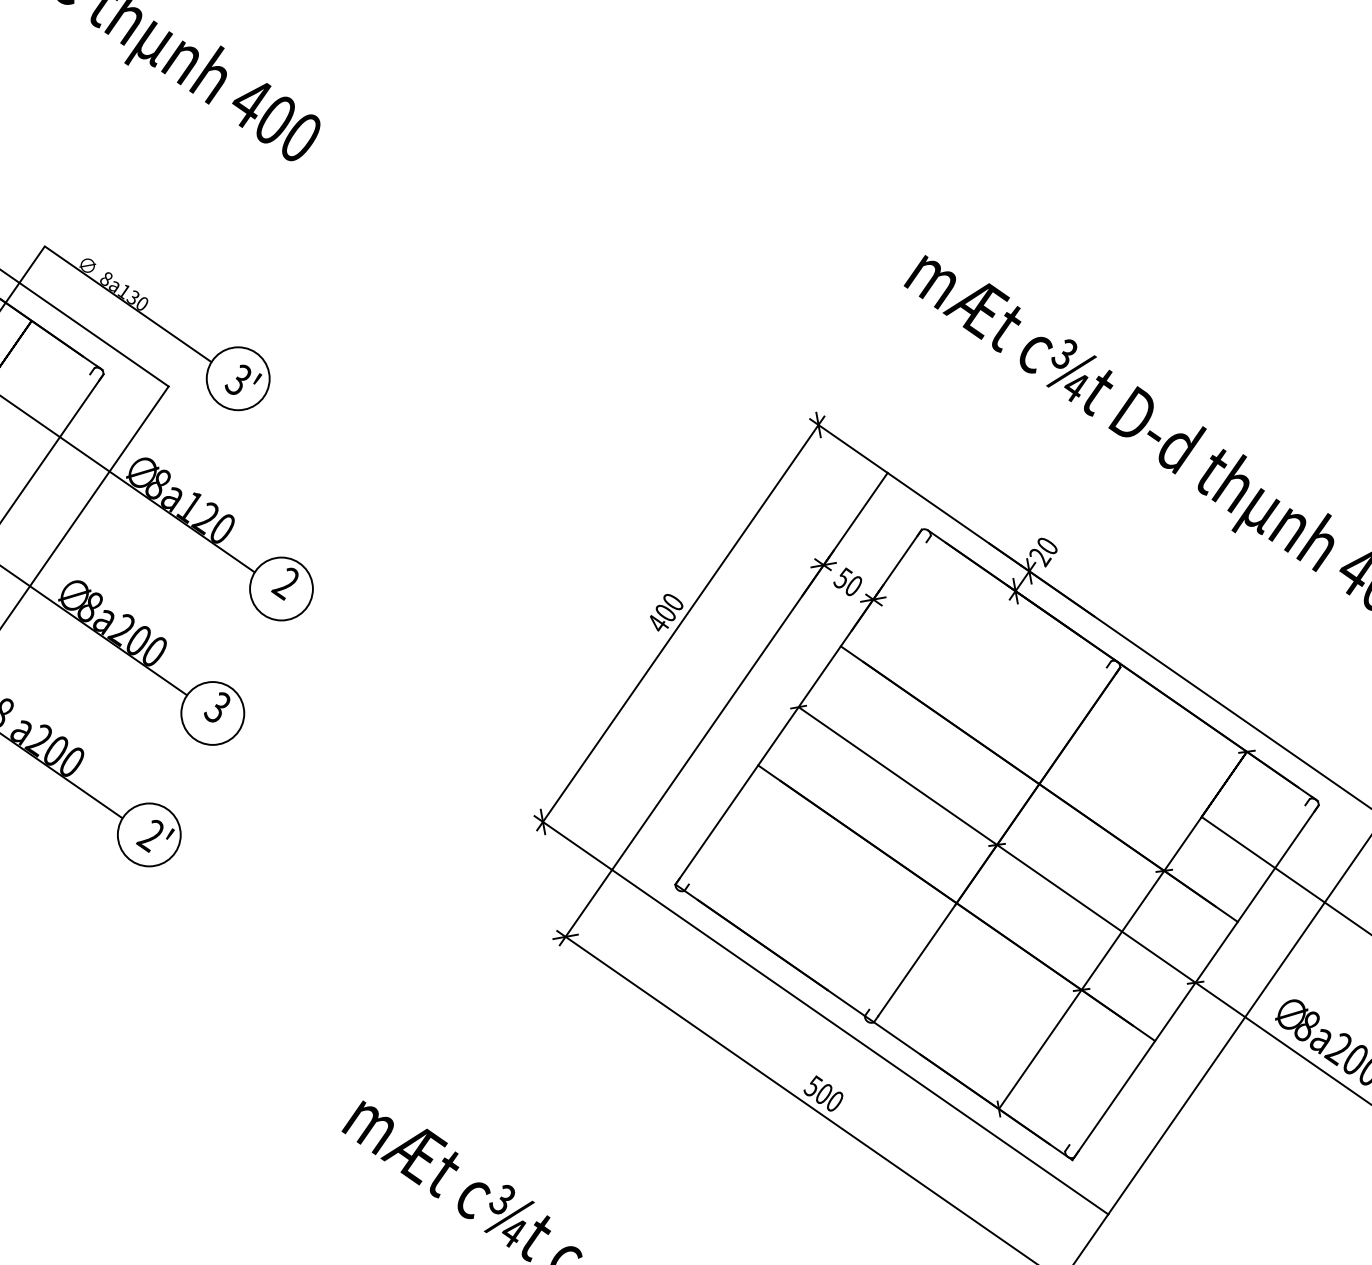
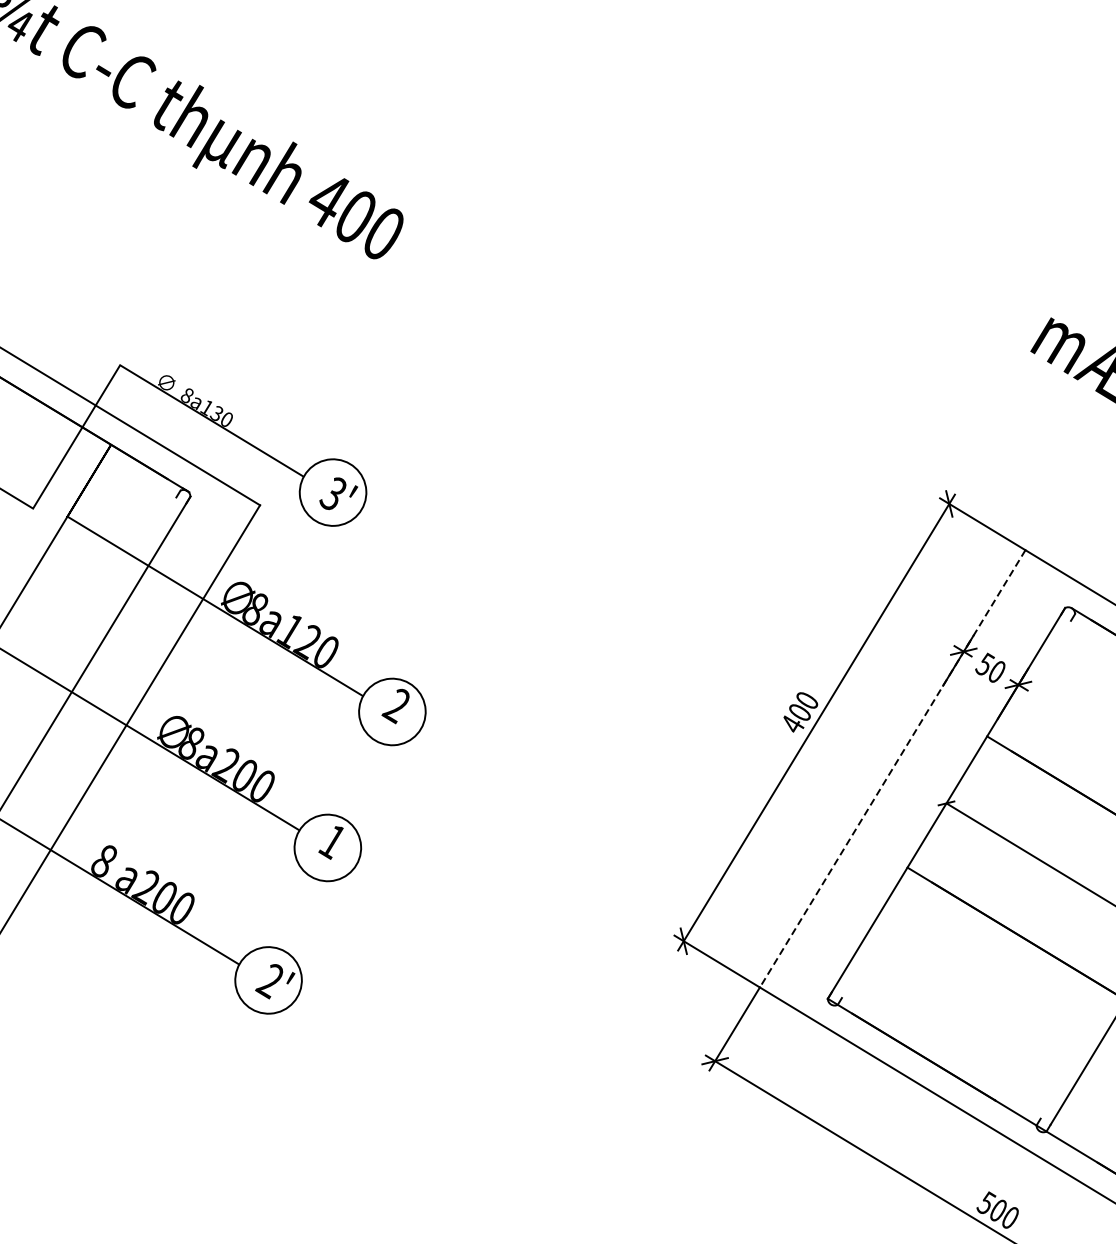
line: (749, 671) -> (892, 768), solid -> dashed
text: (216, 708) -> (331, 842), 3 -> 1

